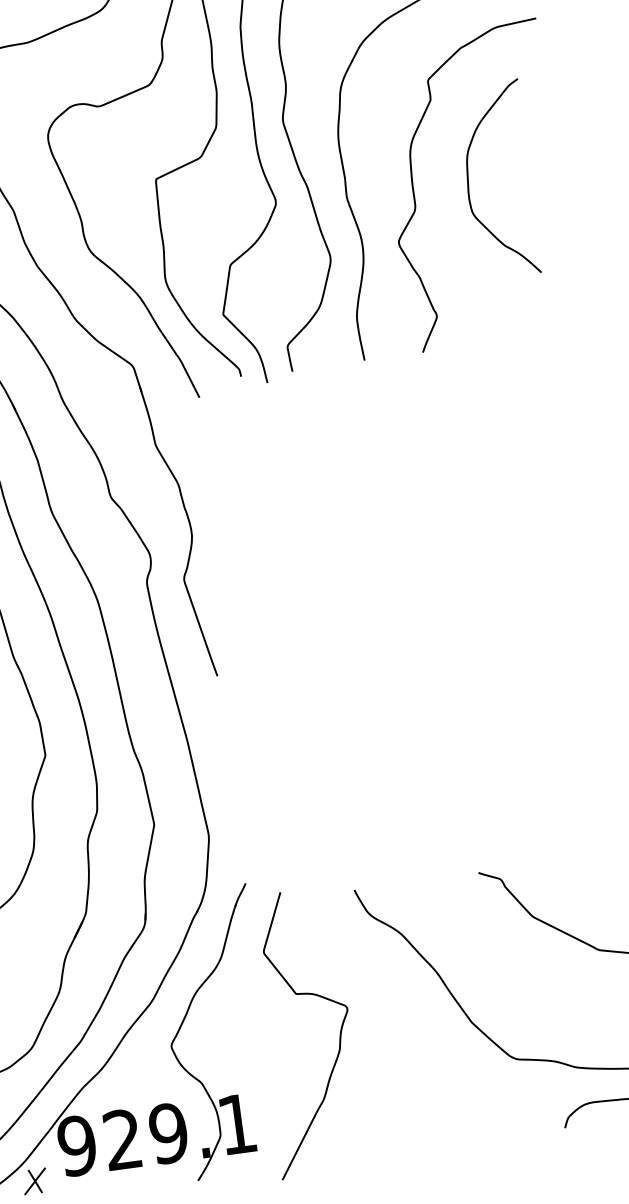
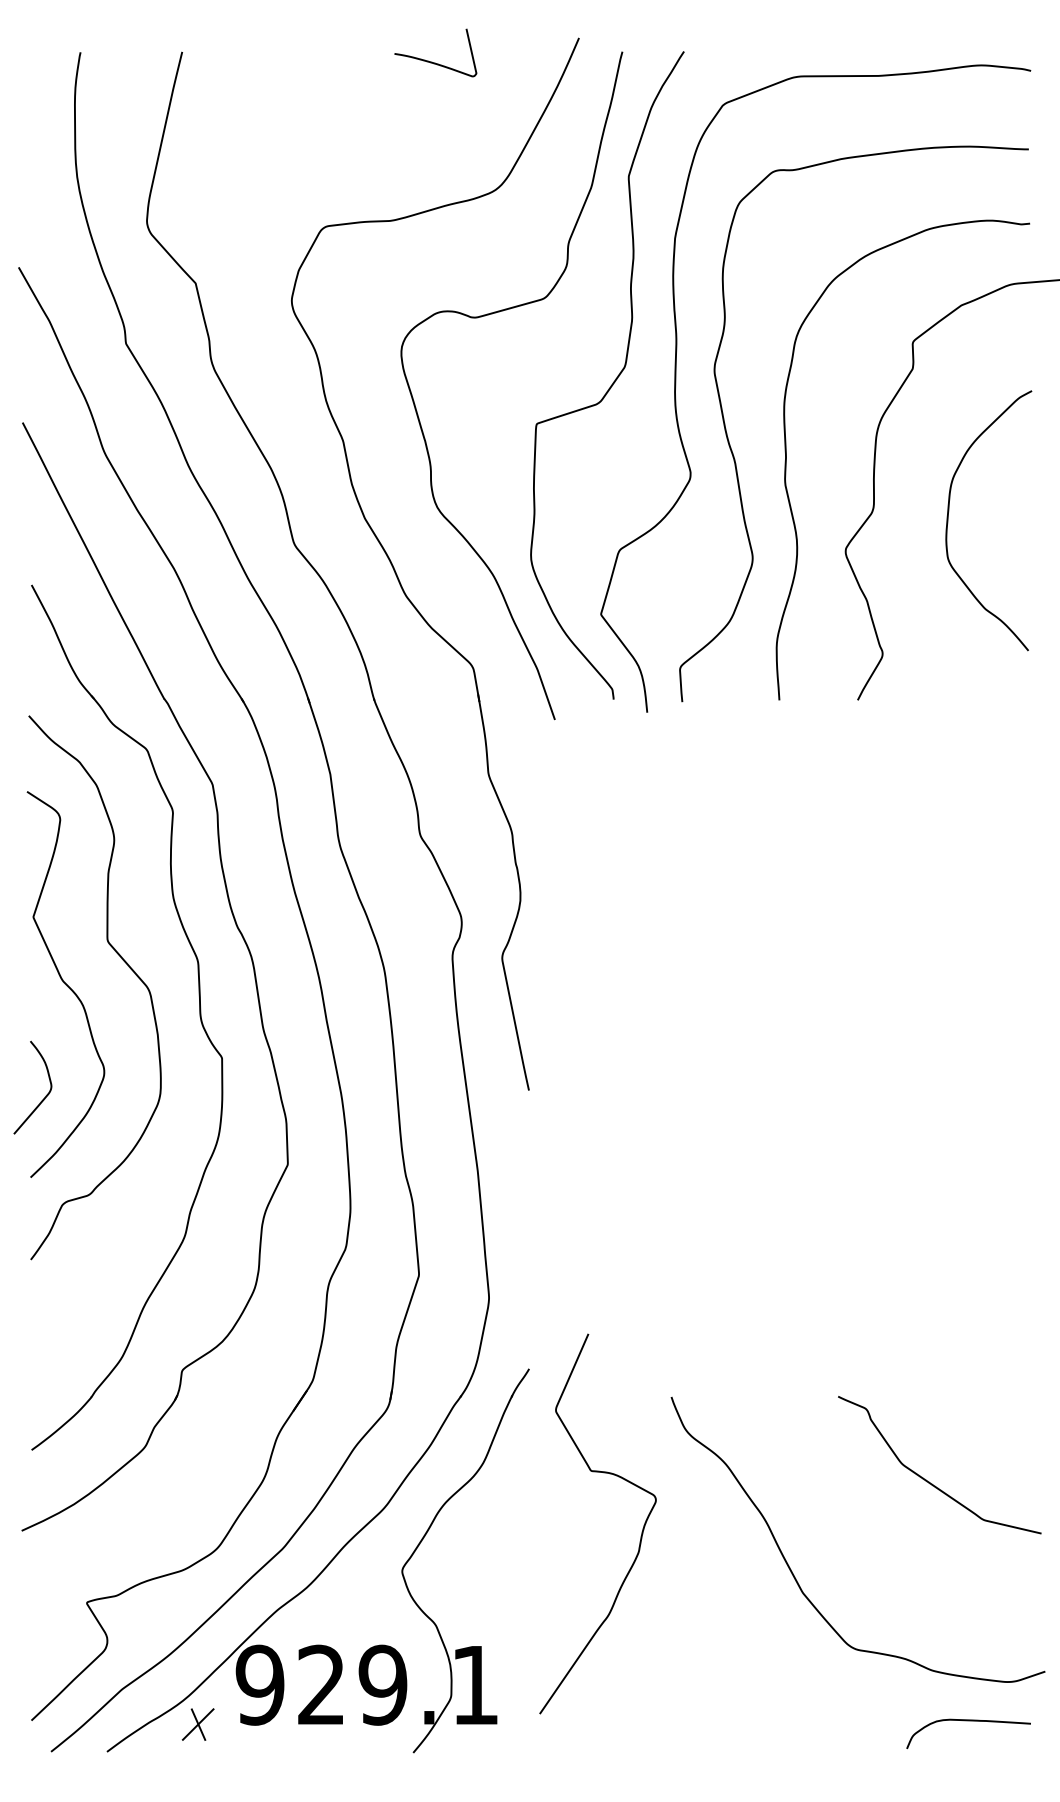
curve: (468, 183) -> (948, 520), moved
curve: (339, 1034) -> (641, 1531), moved

